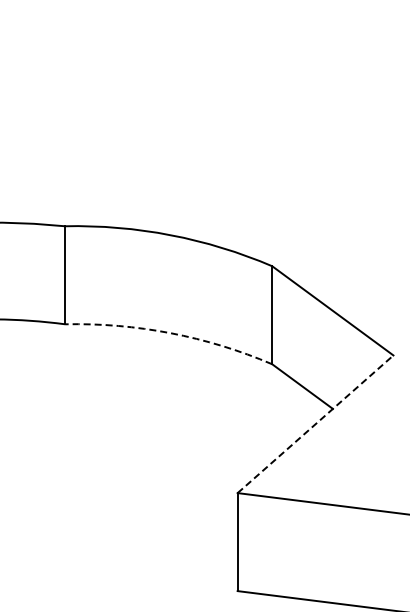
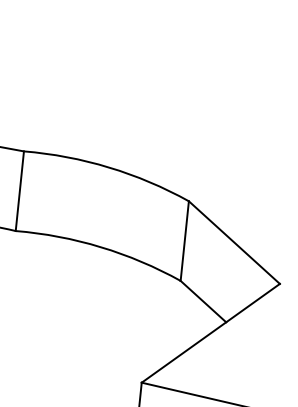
arc: (170, 333) -> (100, 247), dashed -> solid
line: (315, 424) -> (210, 333), dashed -> solid

